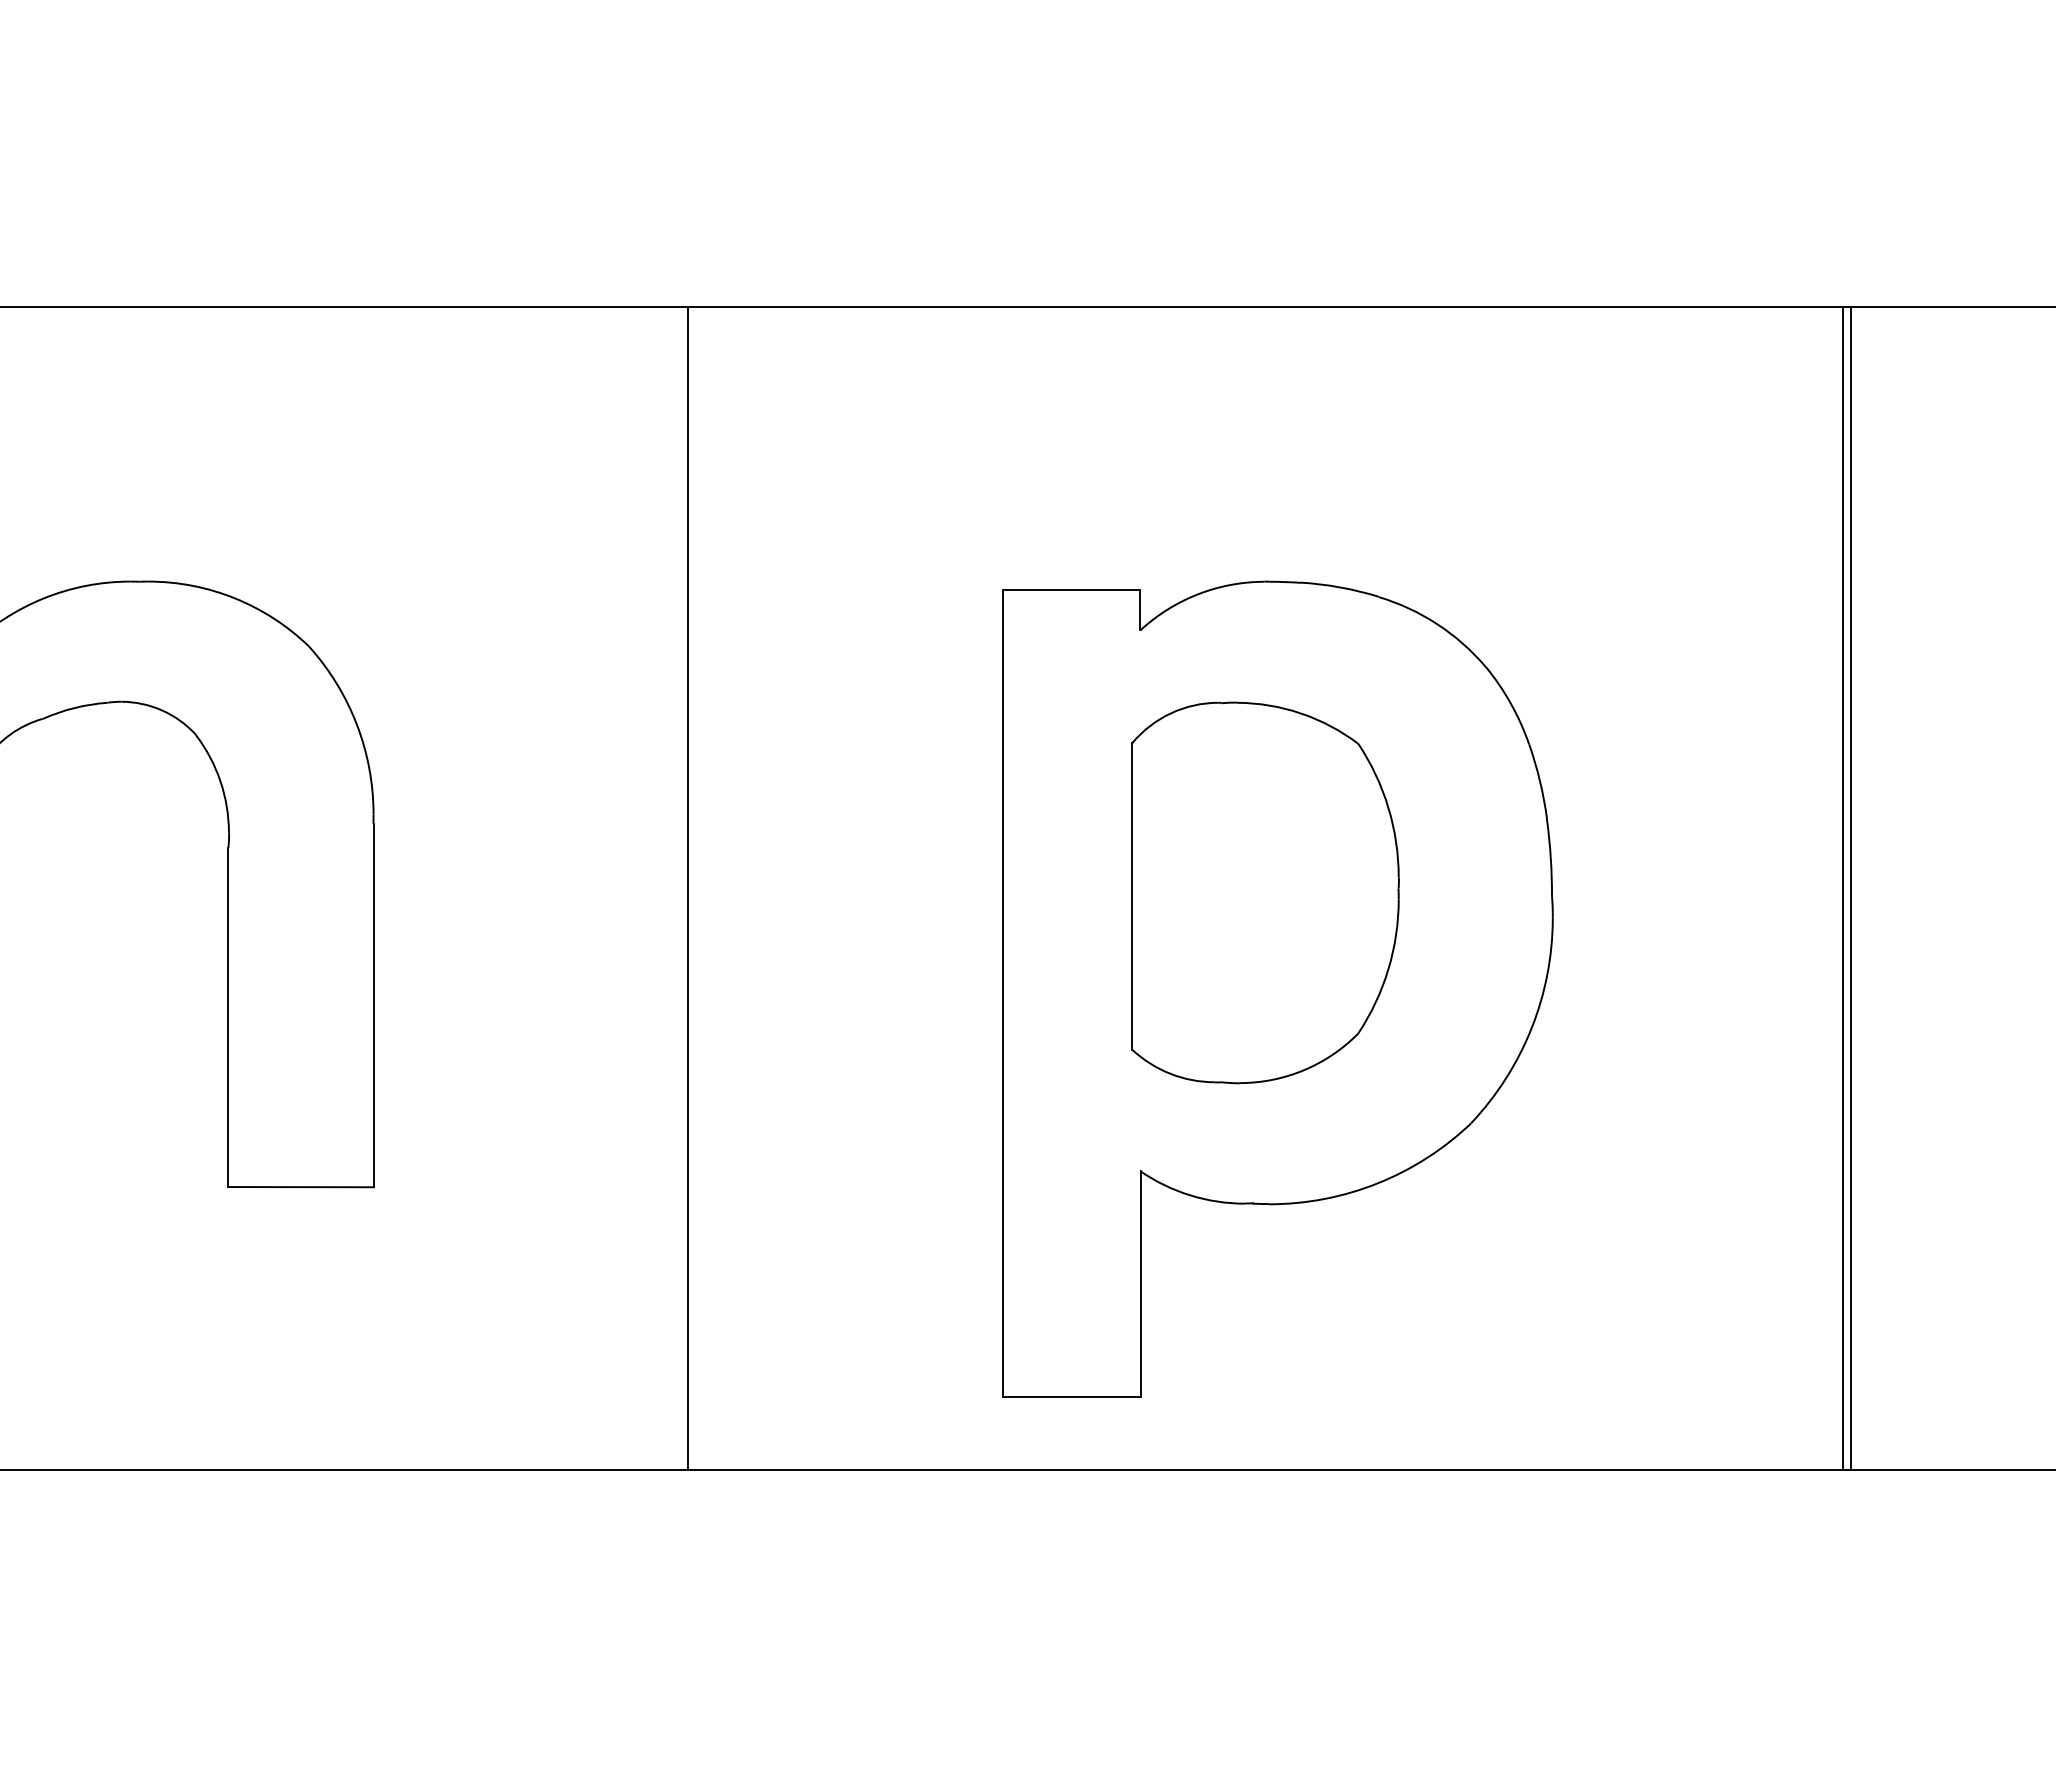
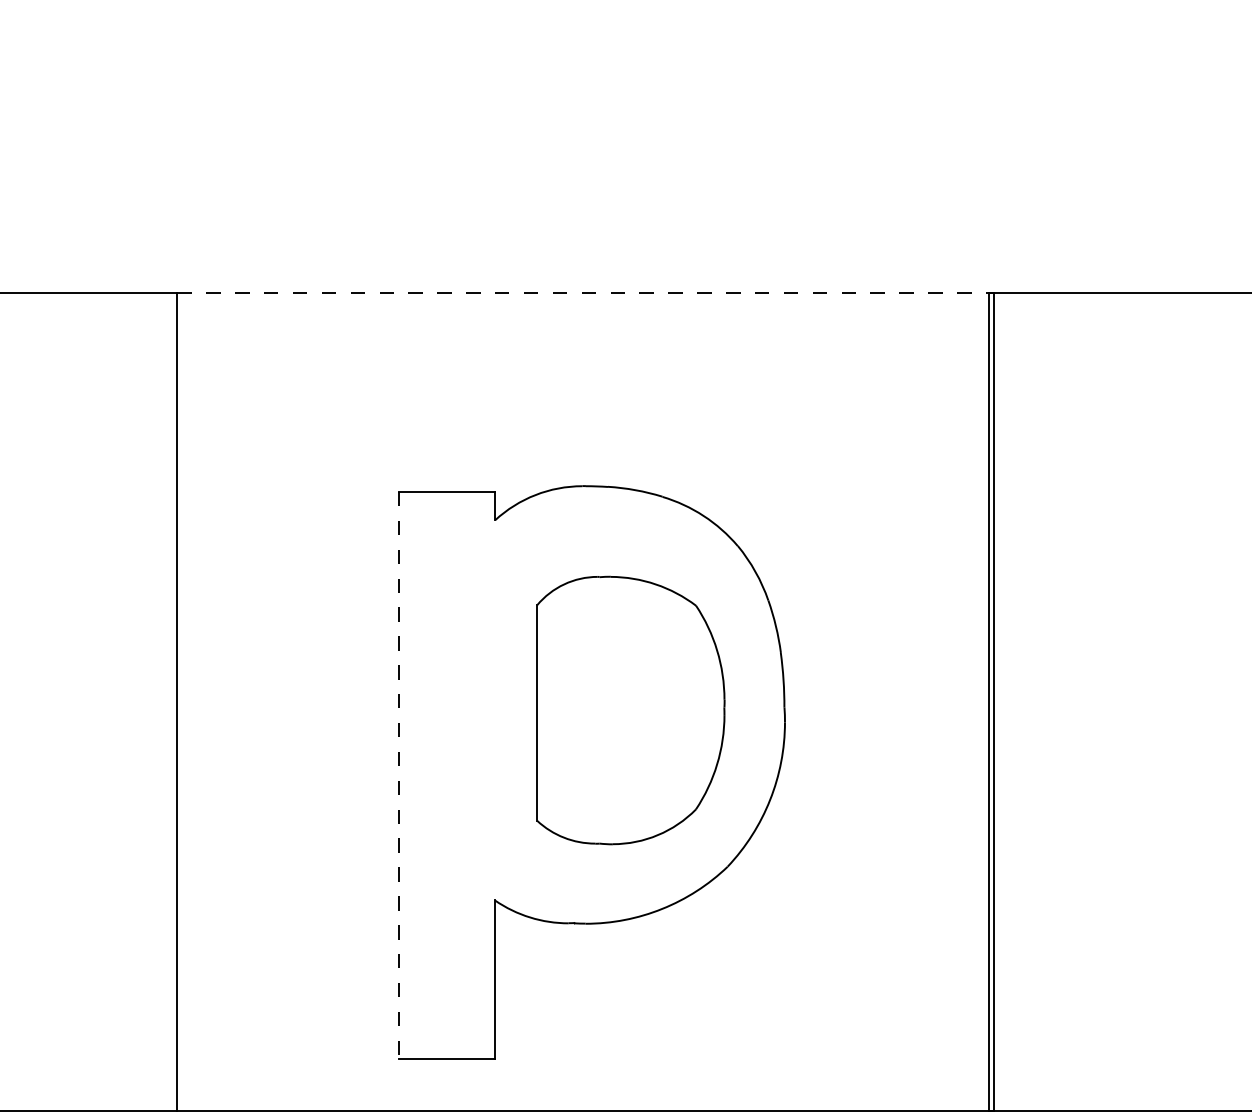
line: (1270, 306) -> (586, 292), solid -> dashed
part: (1265, 892) -> (630, 710), moved
line: (1003, 993) -> (398, 775), solid -> dashed

